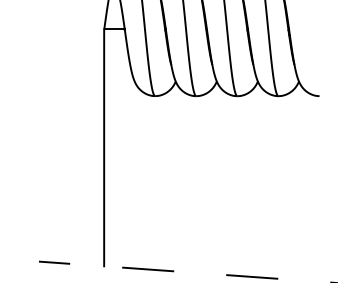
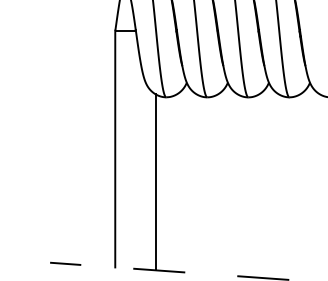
line: (144, 181) -> (155, 182), added

